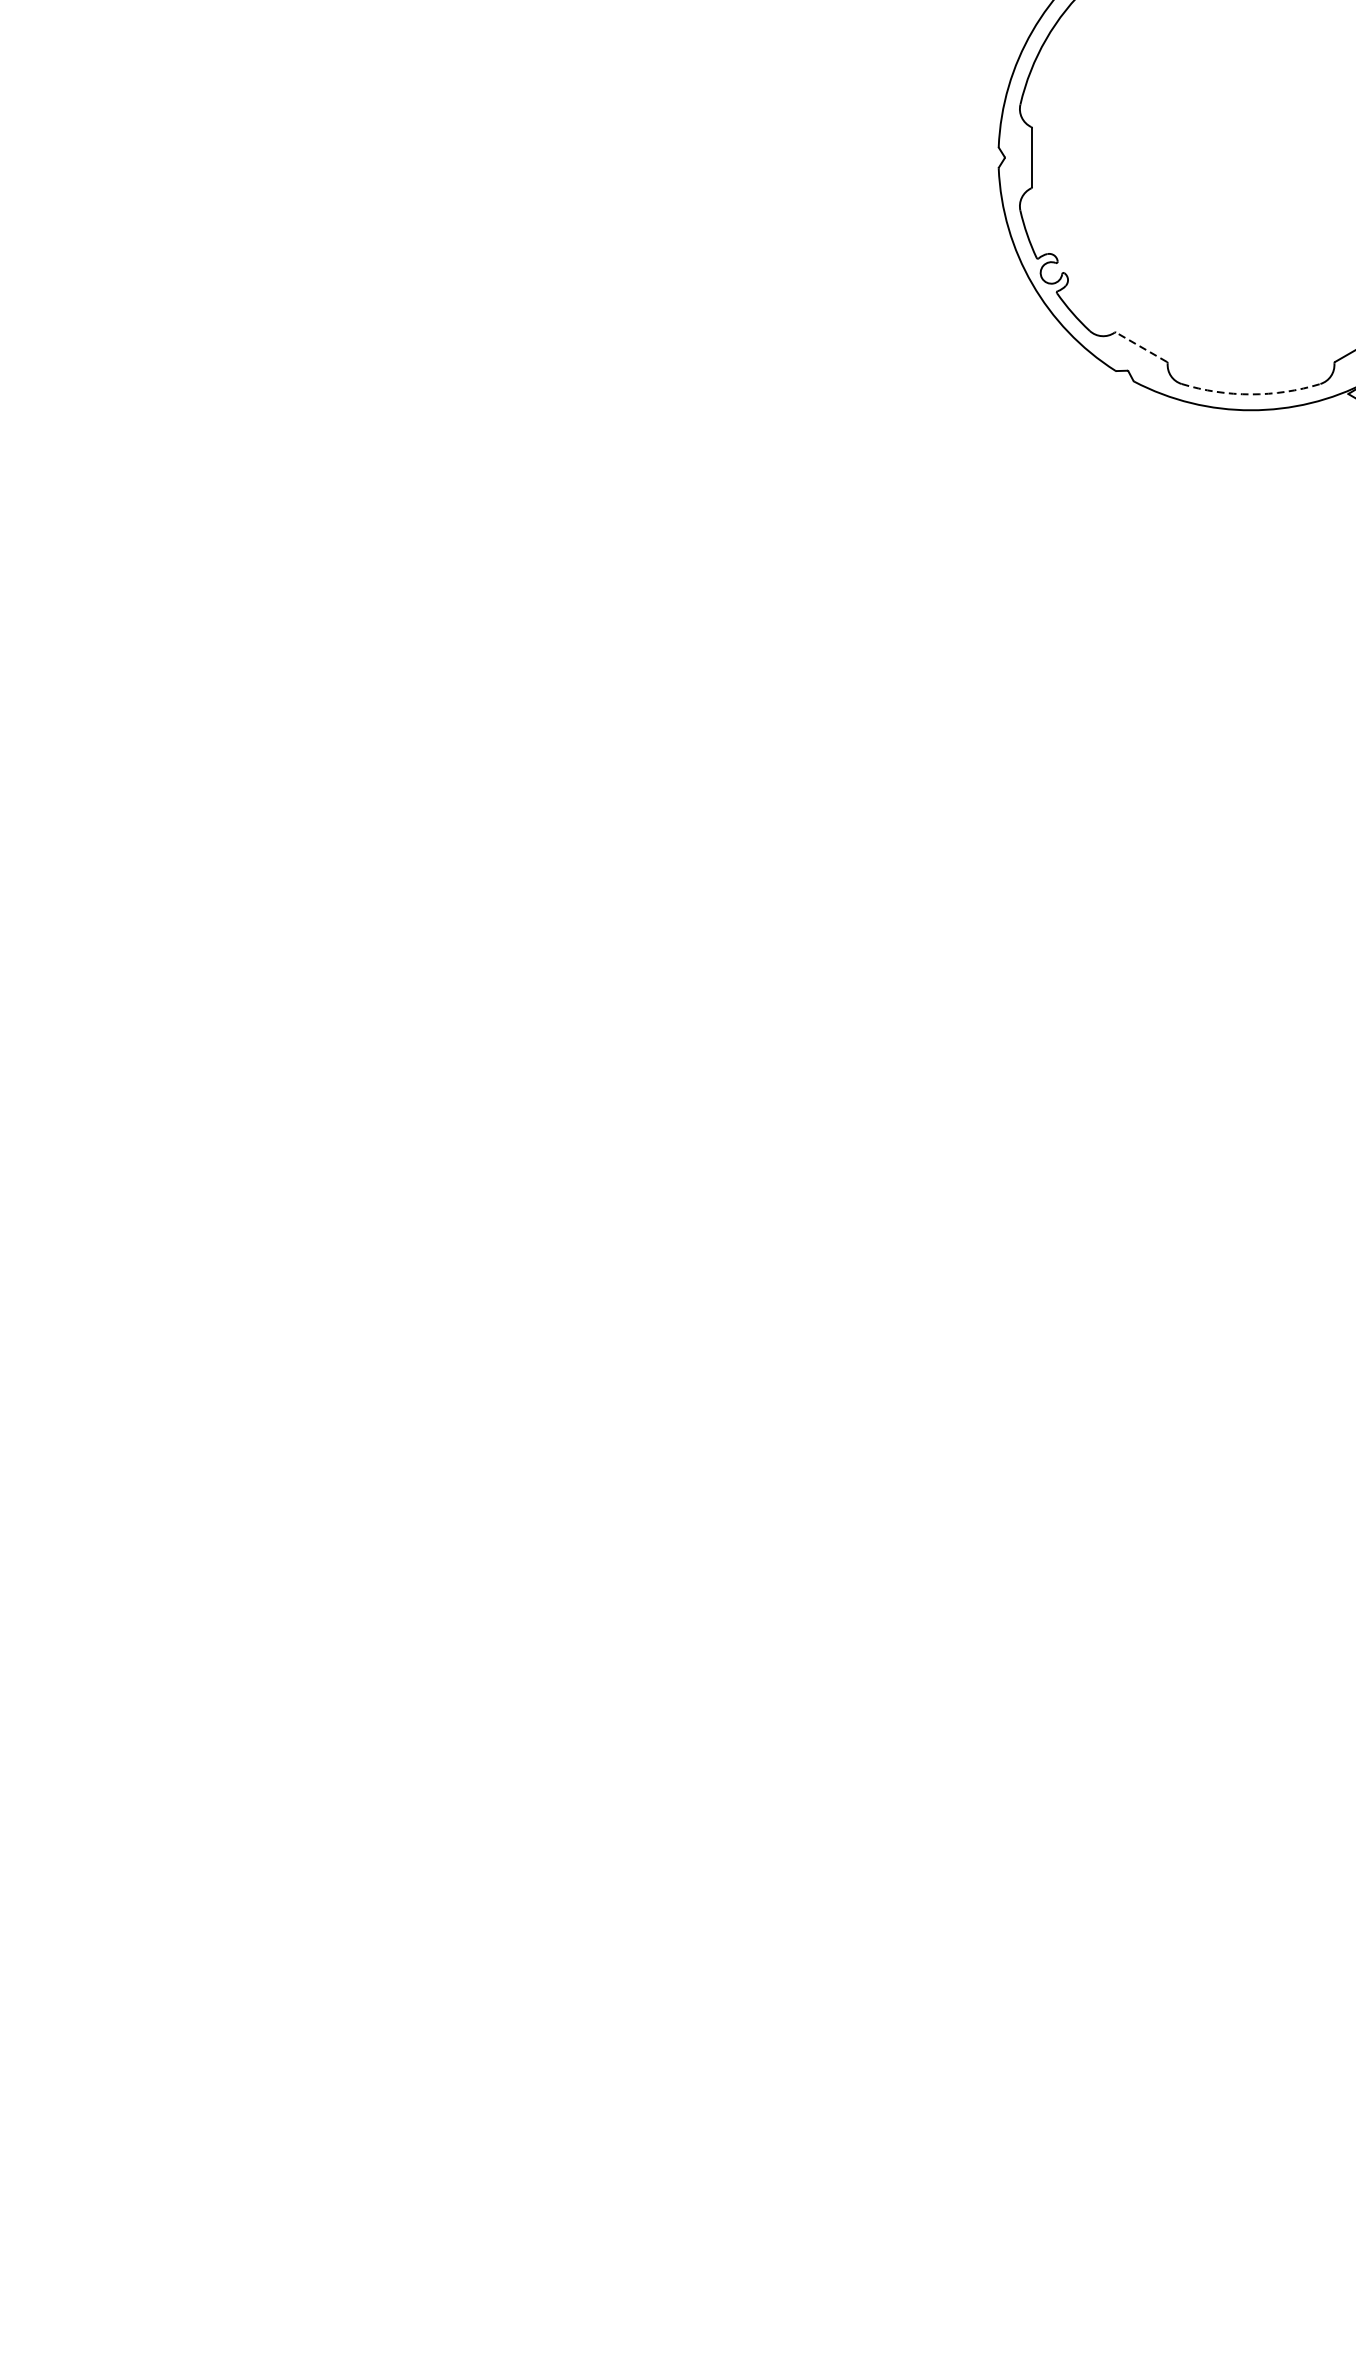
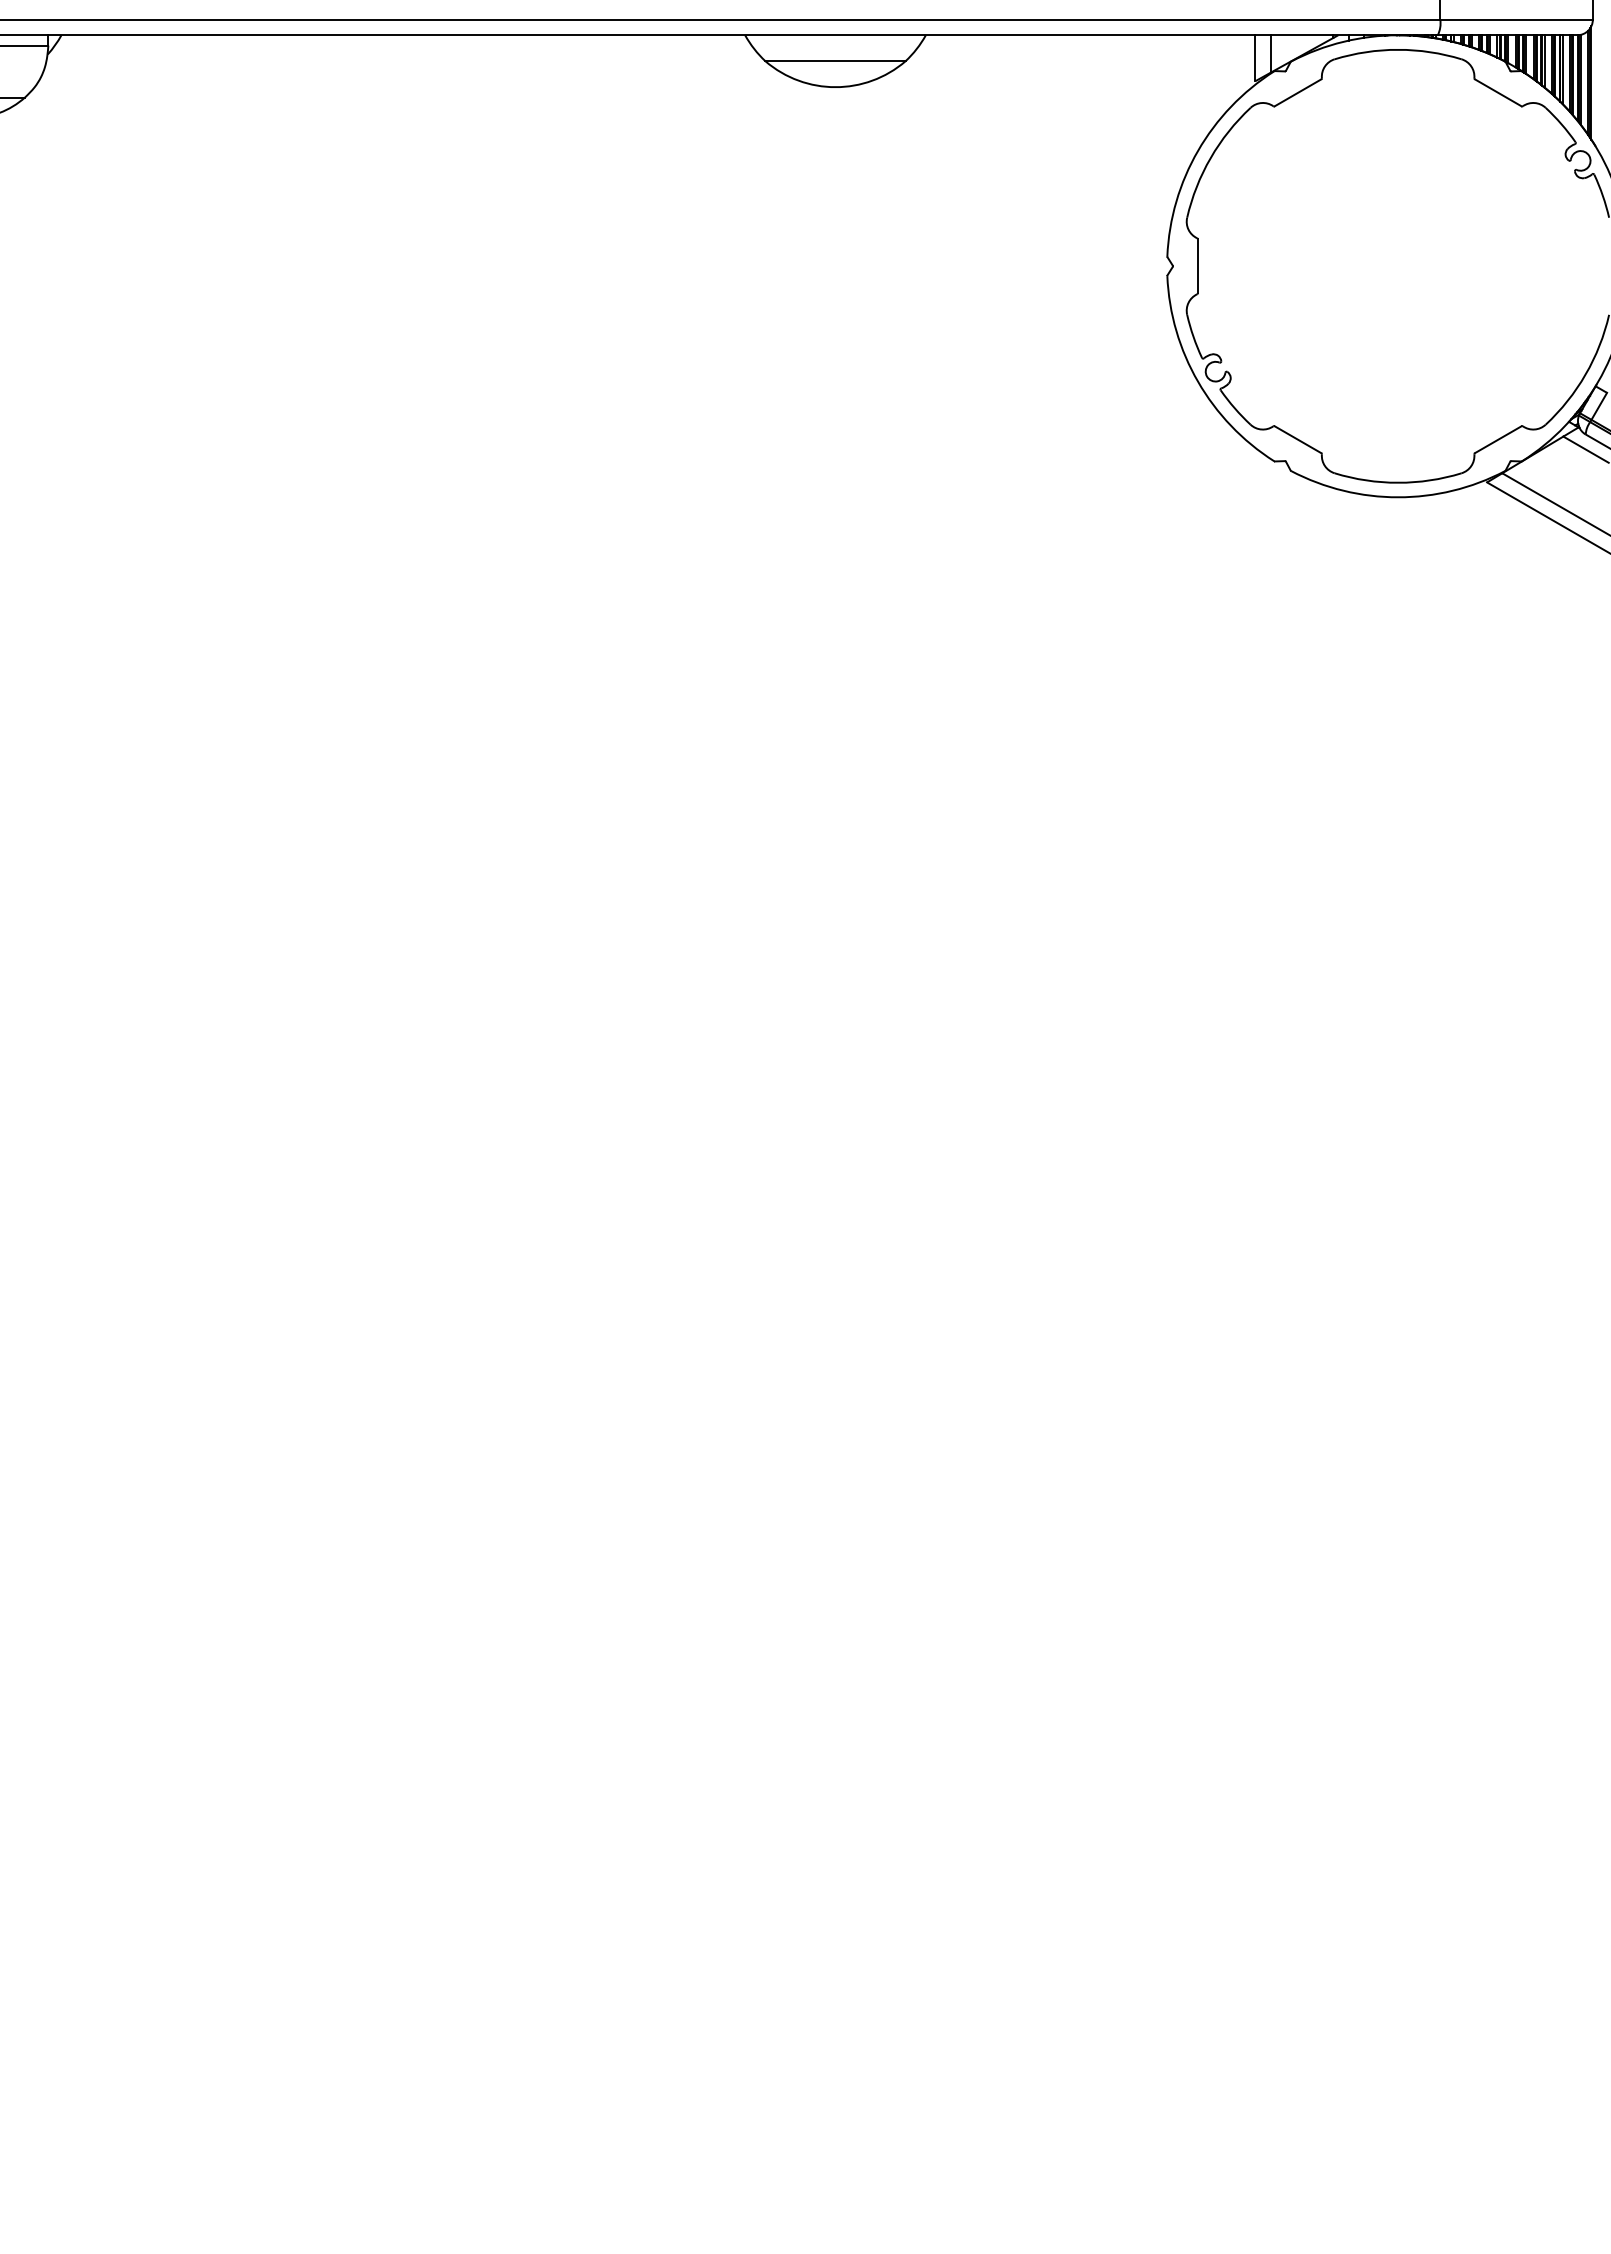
line: (1142, 347) -> (1298, 439), dashed -> solid
arc: (1251, 394) -> (1398, 482), dashed -> solid

